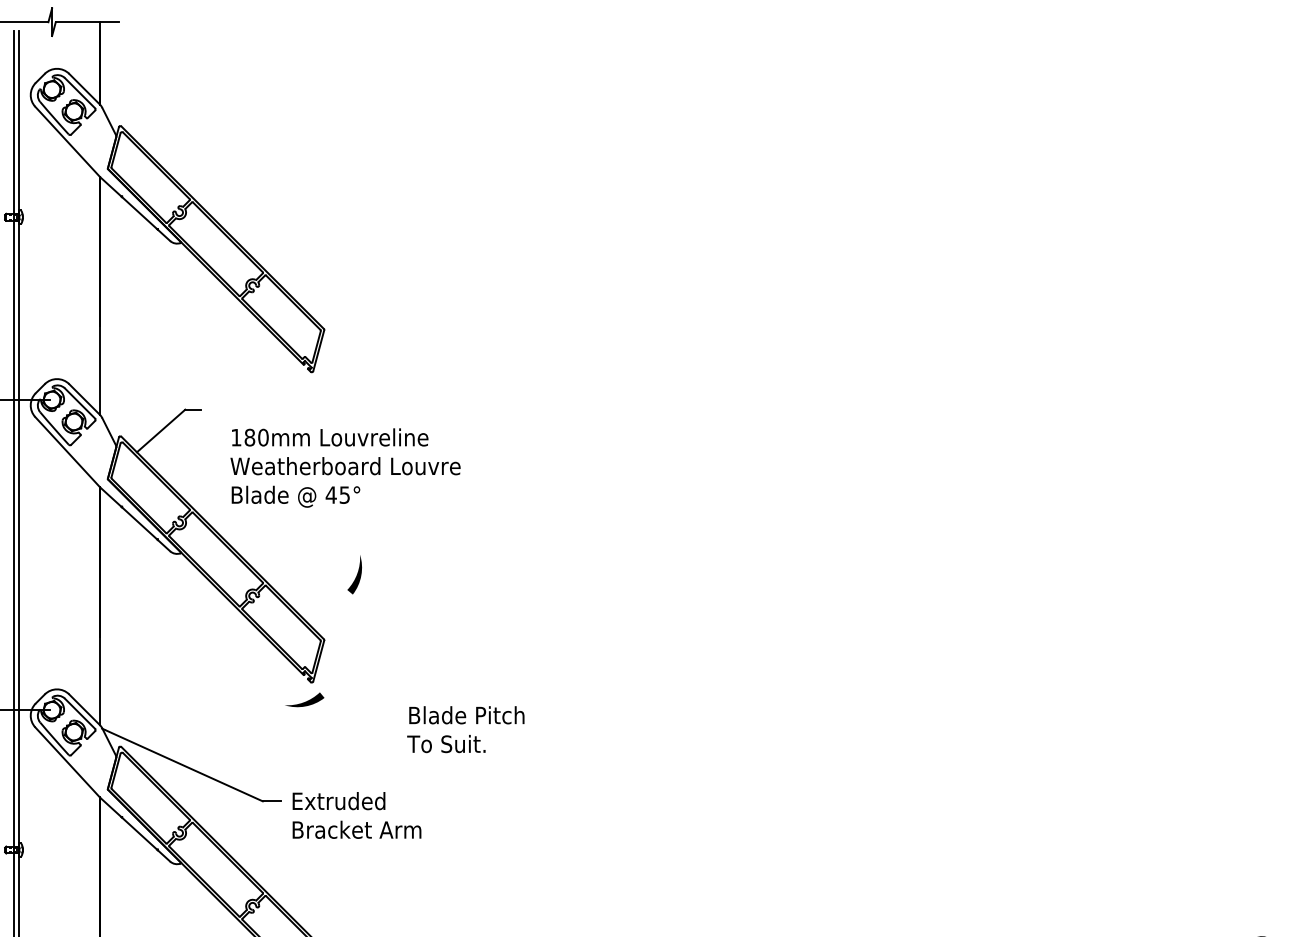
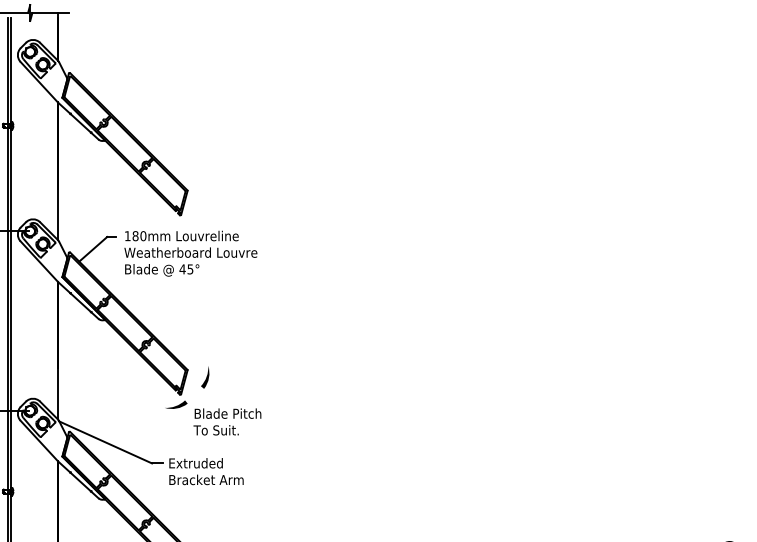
text: (344, 467) -> (190, 253), moved
part: (355, 574) -> (205, 377), moved
text: (465, 728) -> (227, 421), moved

